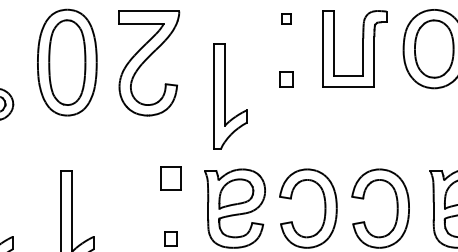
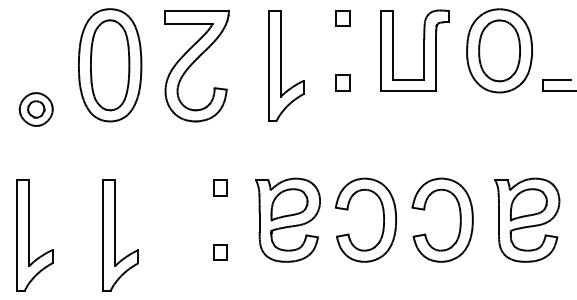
part: (286, 18) -> (342, 18), size x1.43
part: (230, 95) -> (286, 65), moved
part: (171, 177) -> (220, 187), size x0.62

